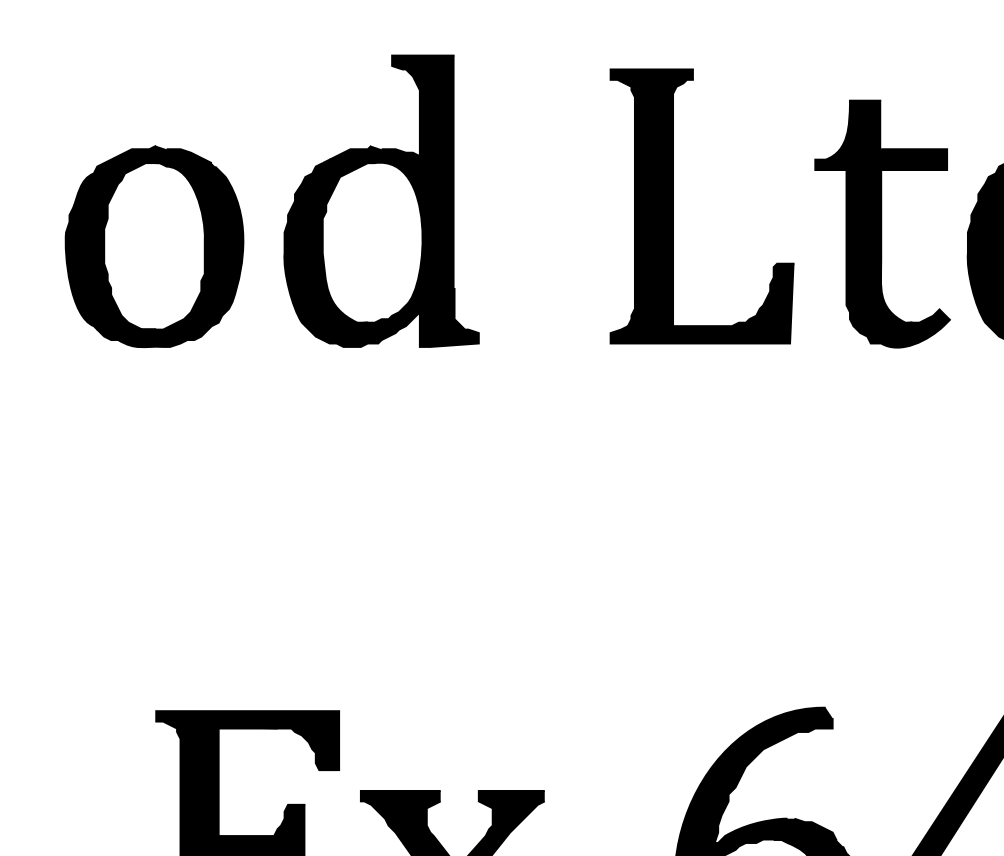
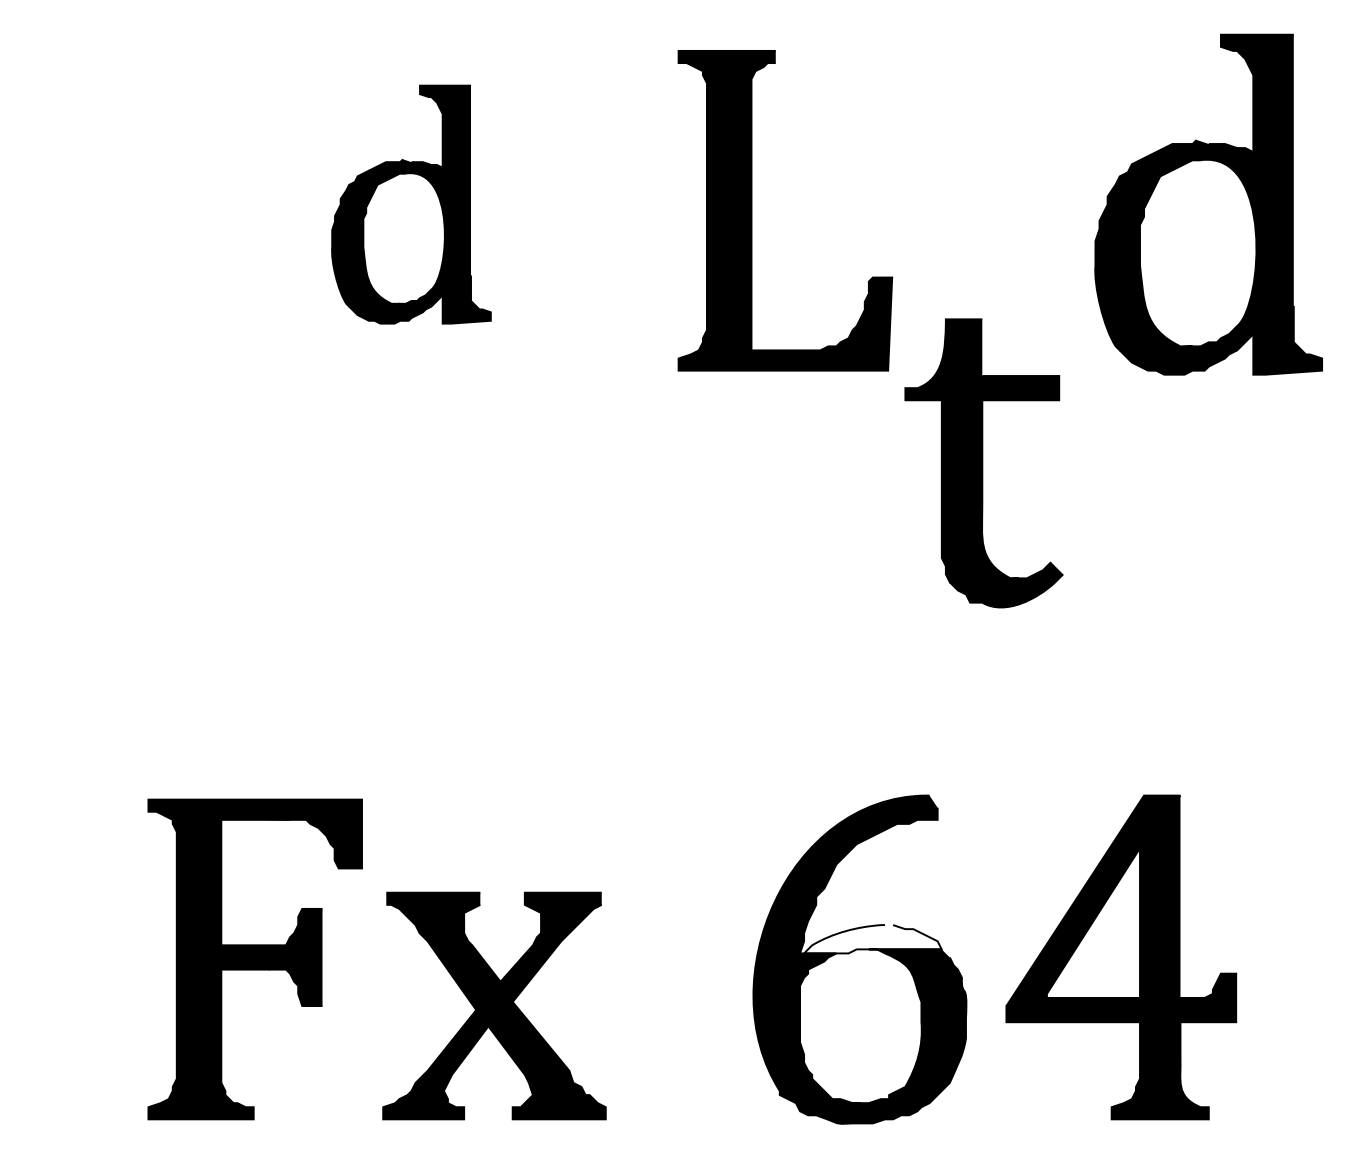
part: (381, 201) -> (411, 204), size x0.7
part: (882, 224) -> (983, 463), moved
part: (154, 246) -> (146, 257), removed
fill: (776, 831) -> (872, 939), removed

